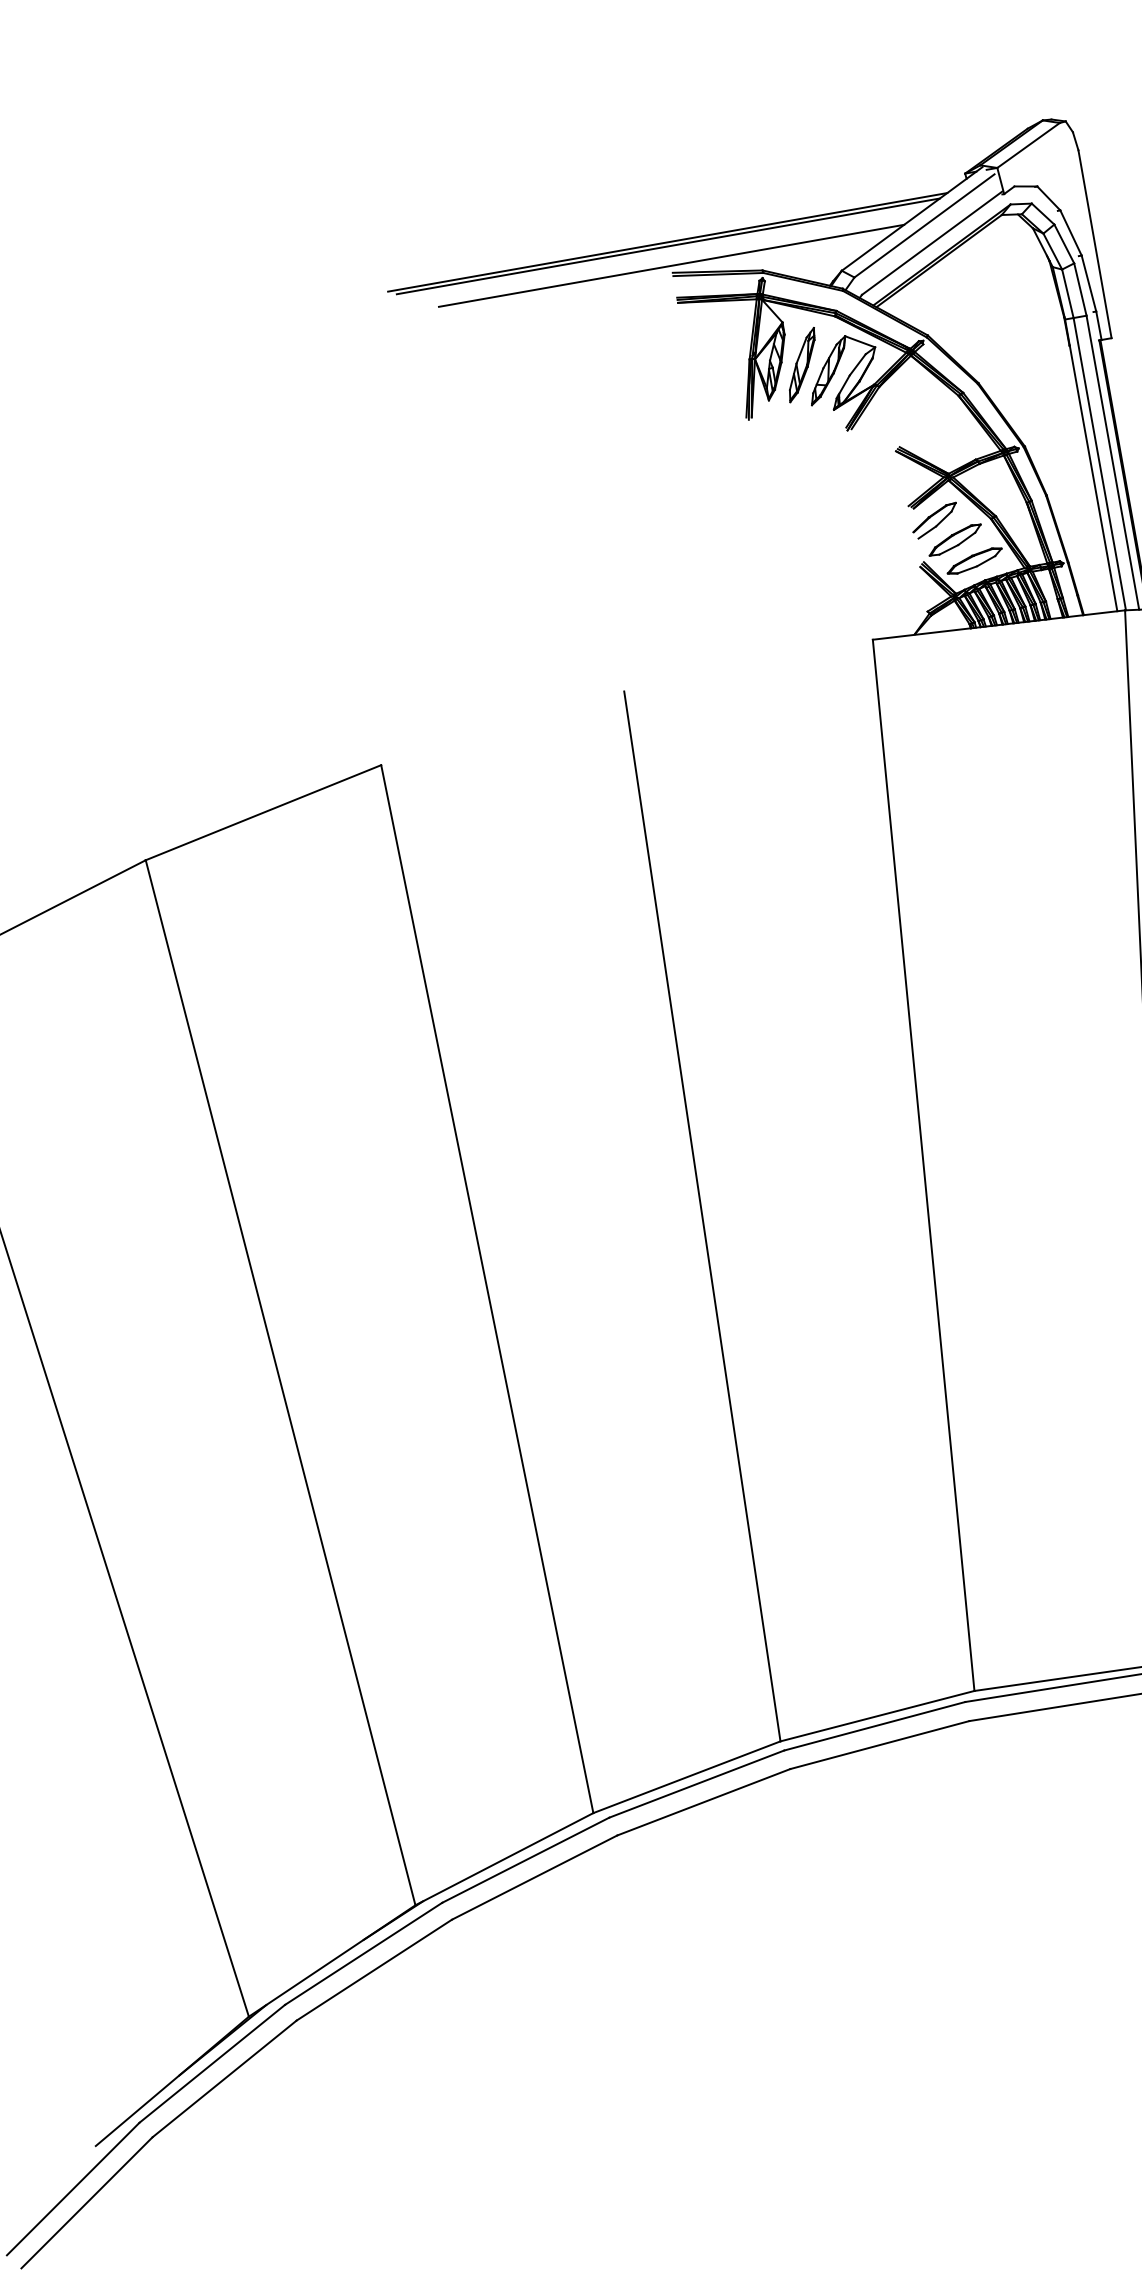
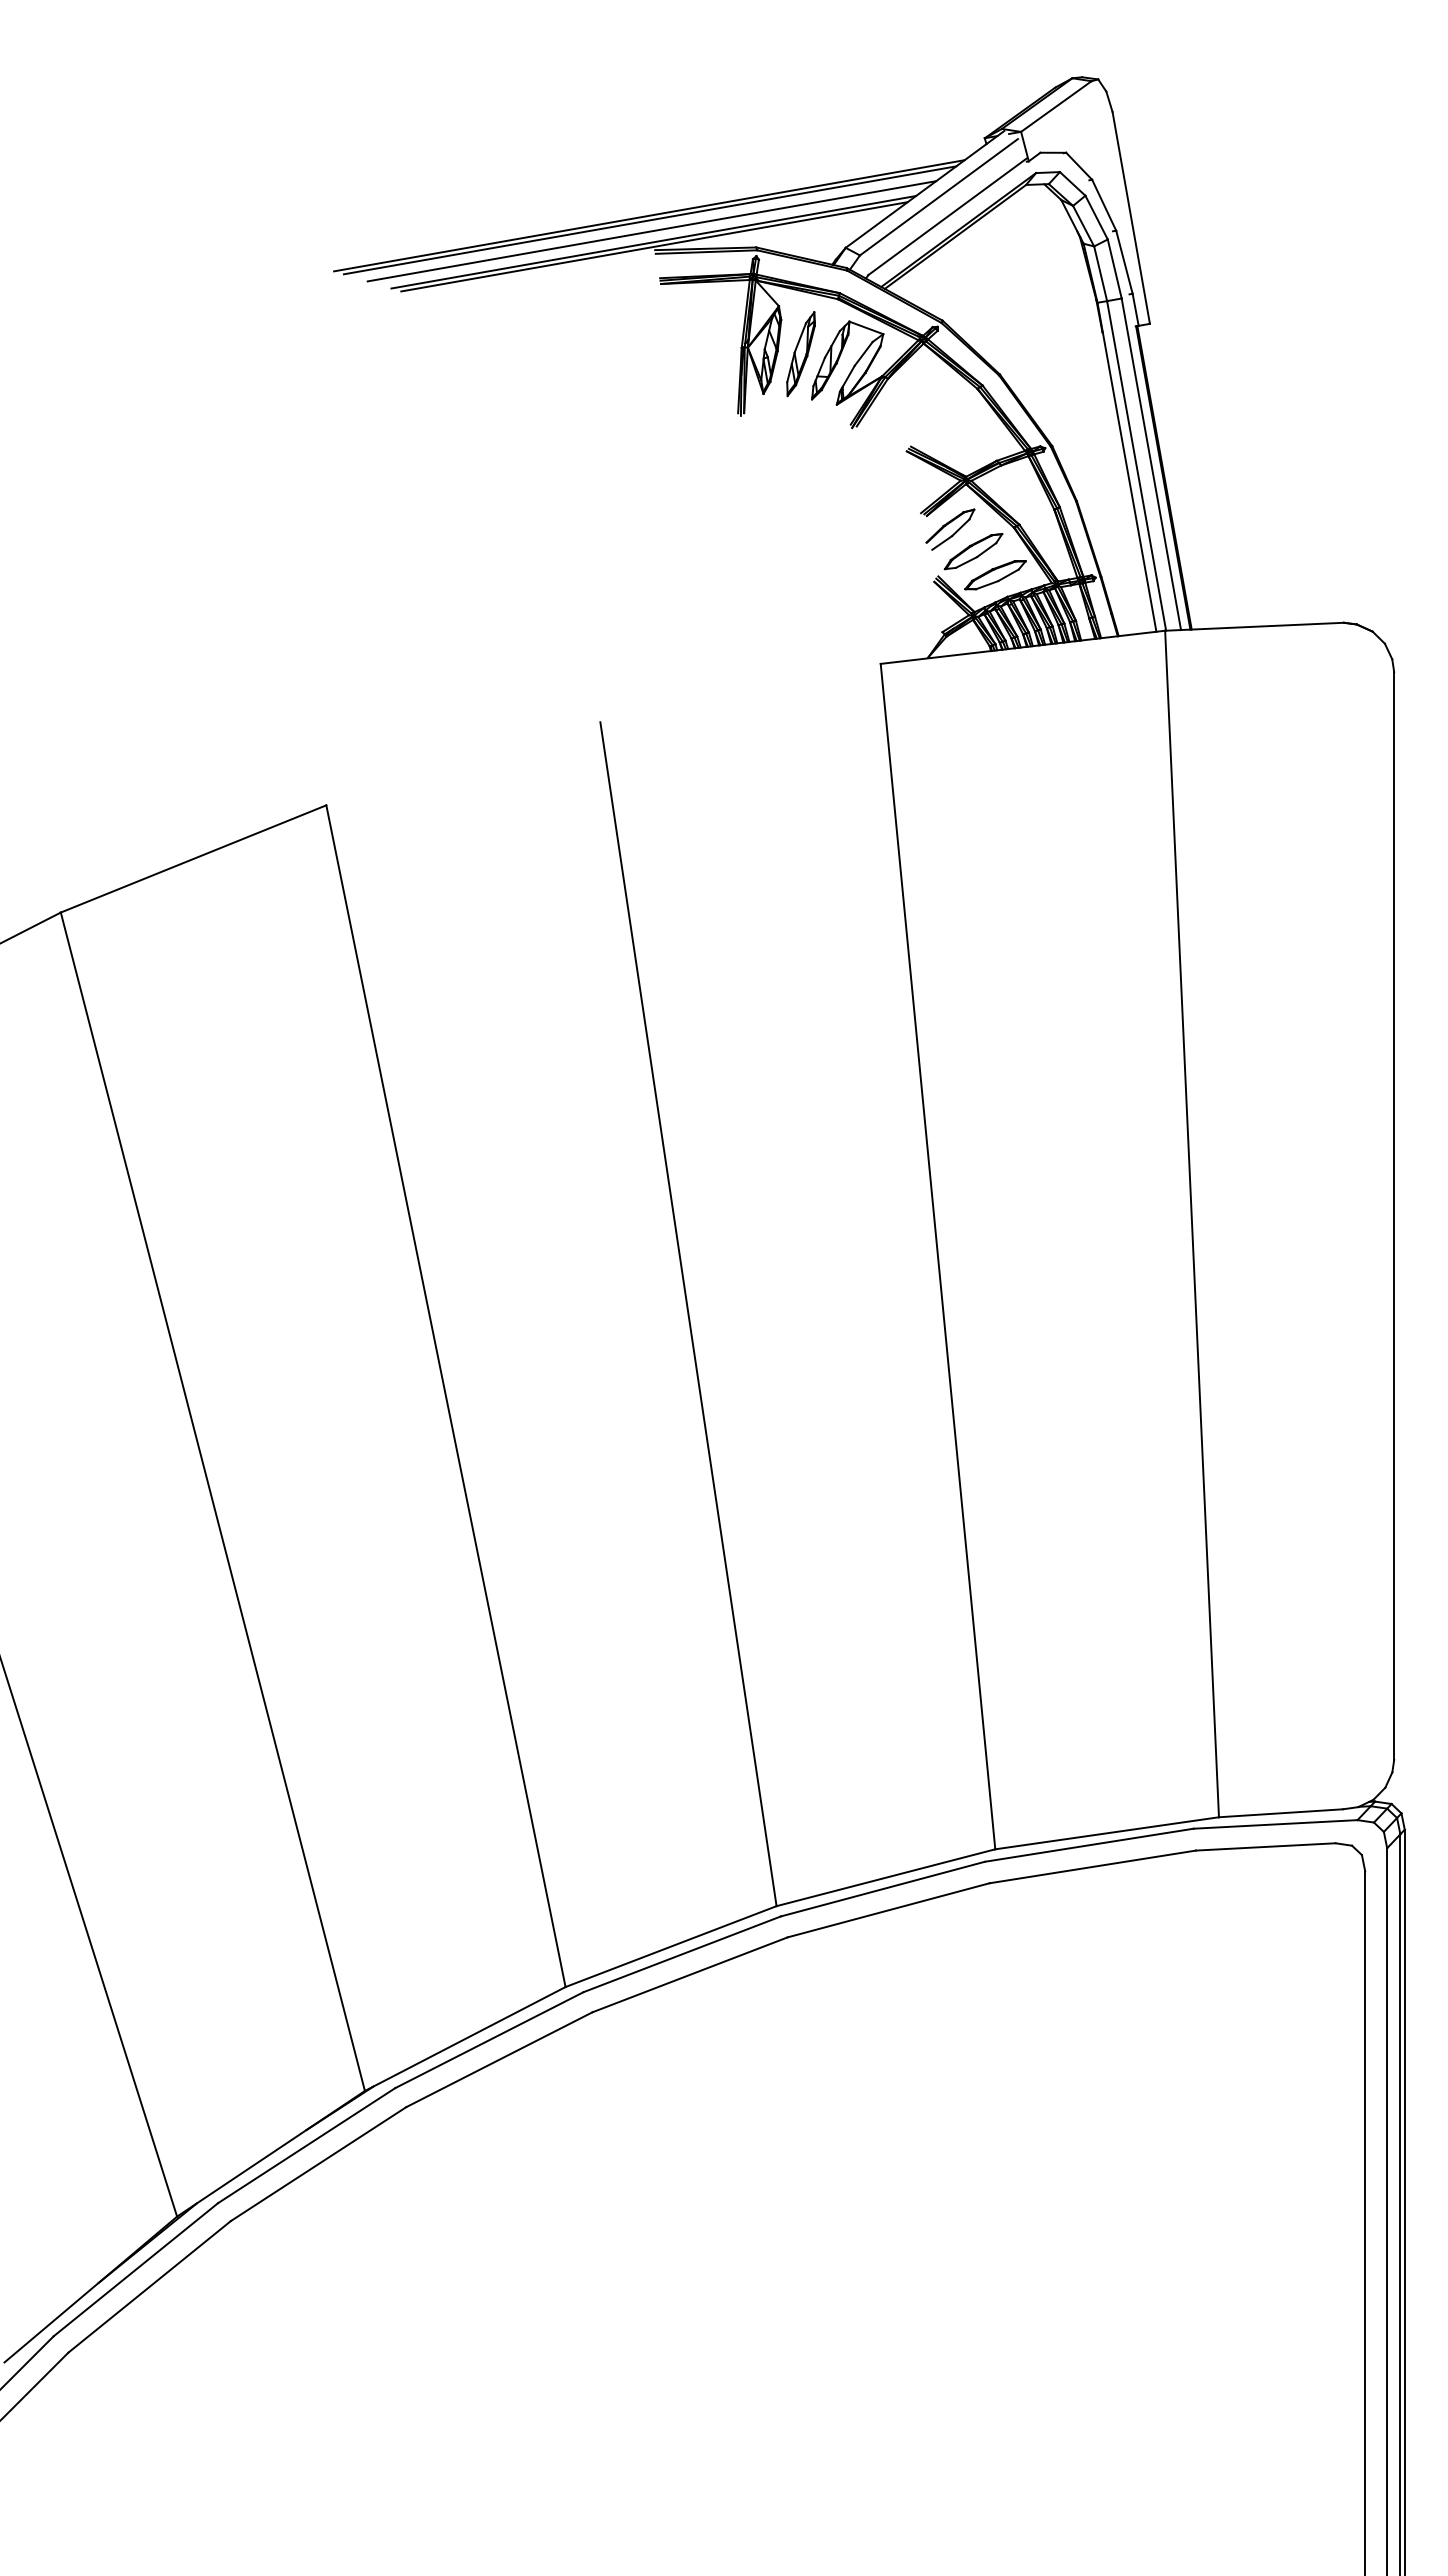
line: (669, 256) -> (651, 231), added
line: (672, 269) -> (654, 246), added

